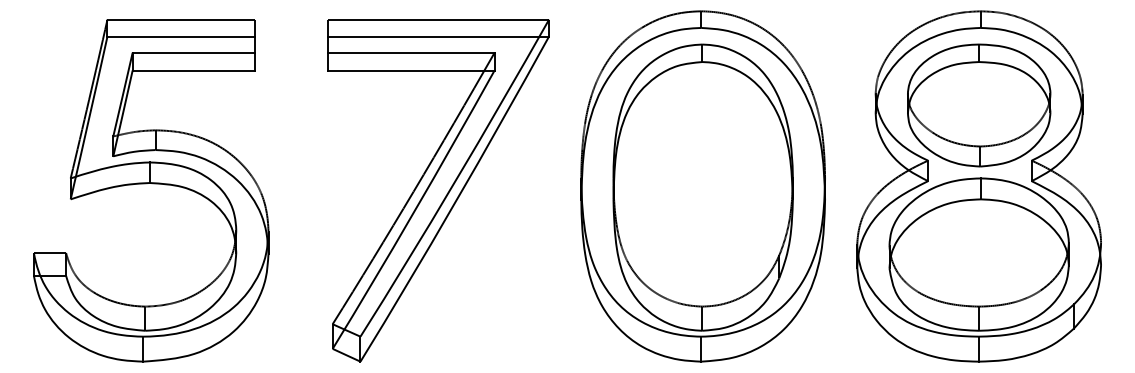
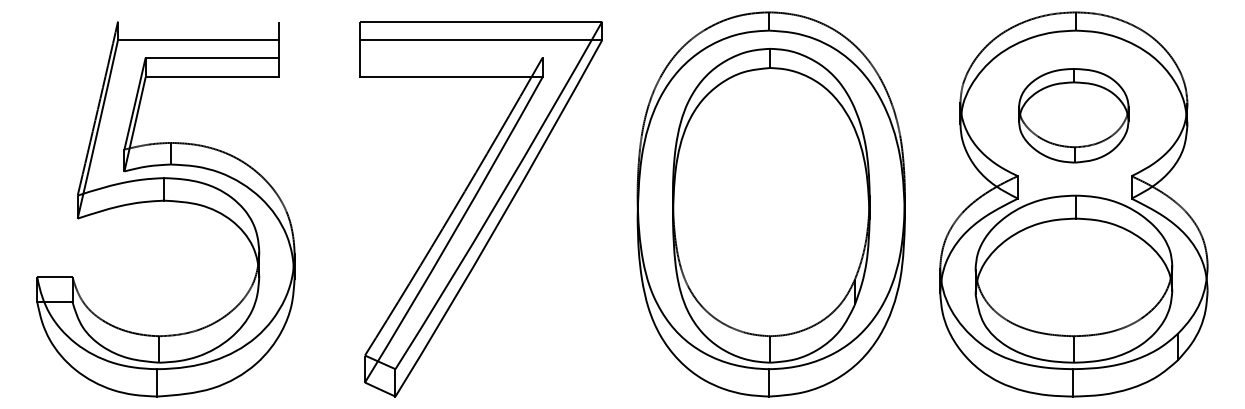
line: (180, 19) -> (198, 21), removed
line: (411, 52) -> (451, 57), removed
part: (978, 105) -> (1073, 115), size x0.7

